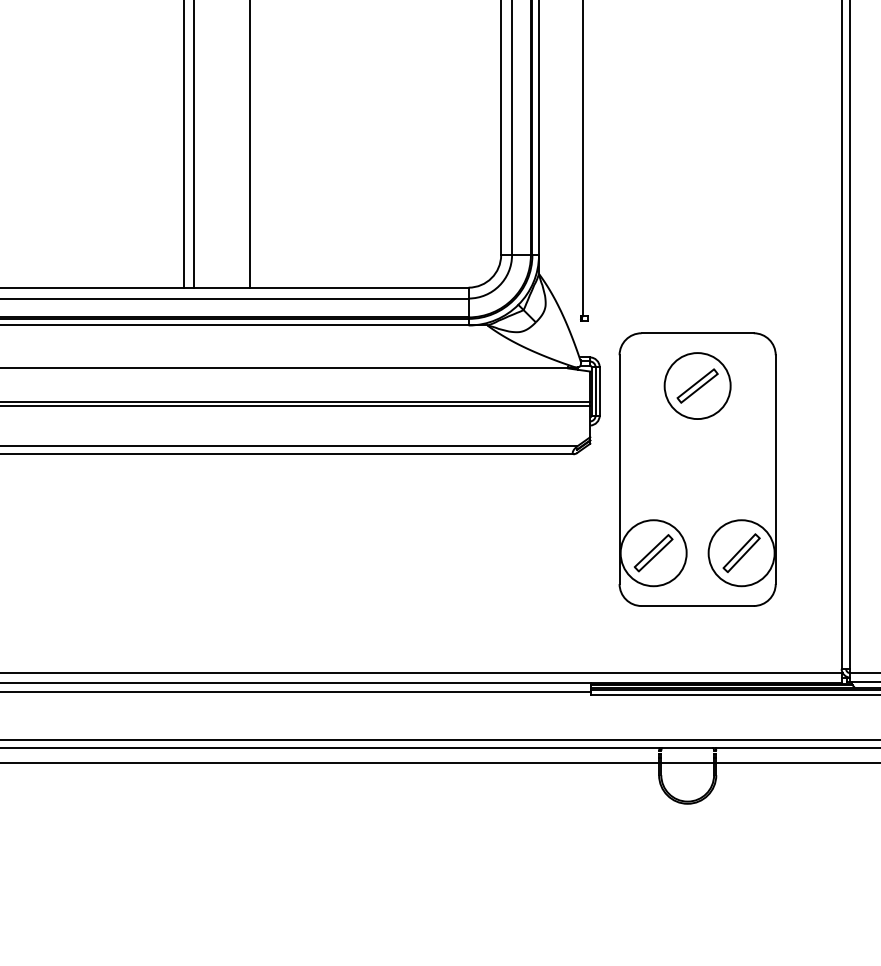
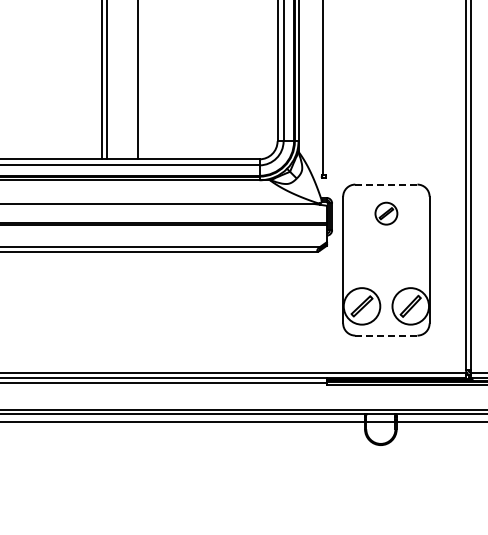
line: (696, 333) -> (385, 184), solid -> dashed
part: (697, 385) -> (386, 213), size x0.6
line: (697, 605) -> (386, 335), solid -> dashed

